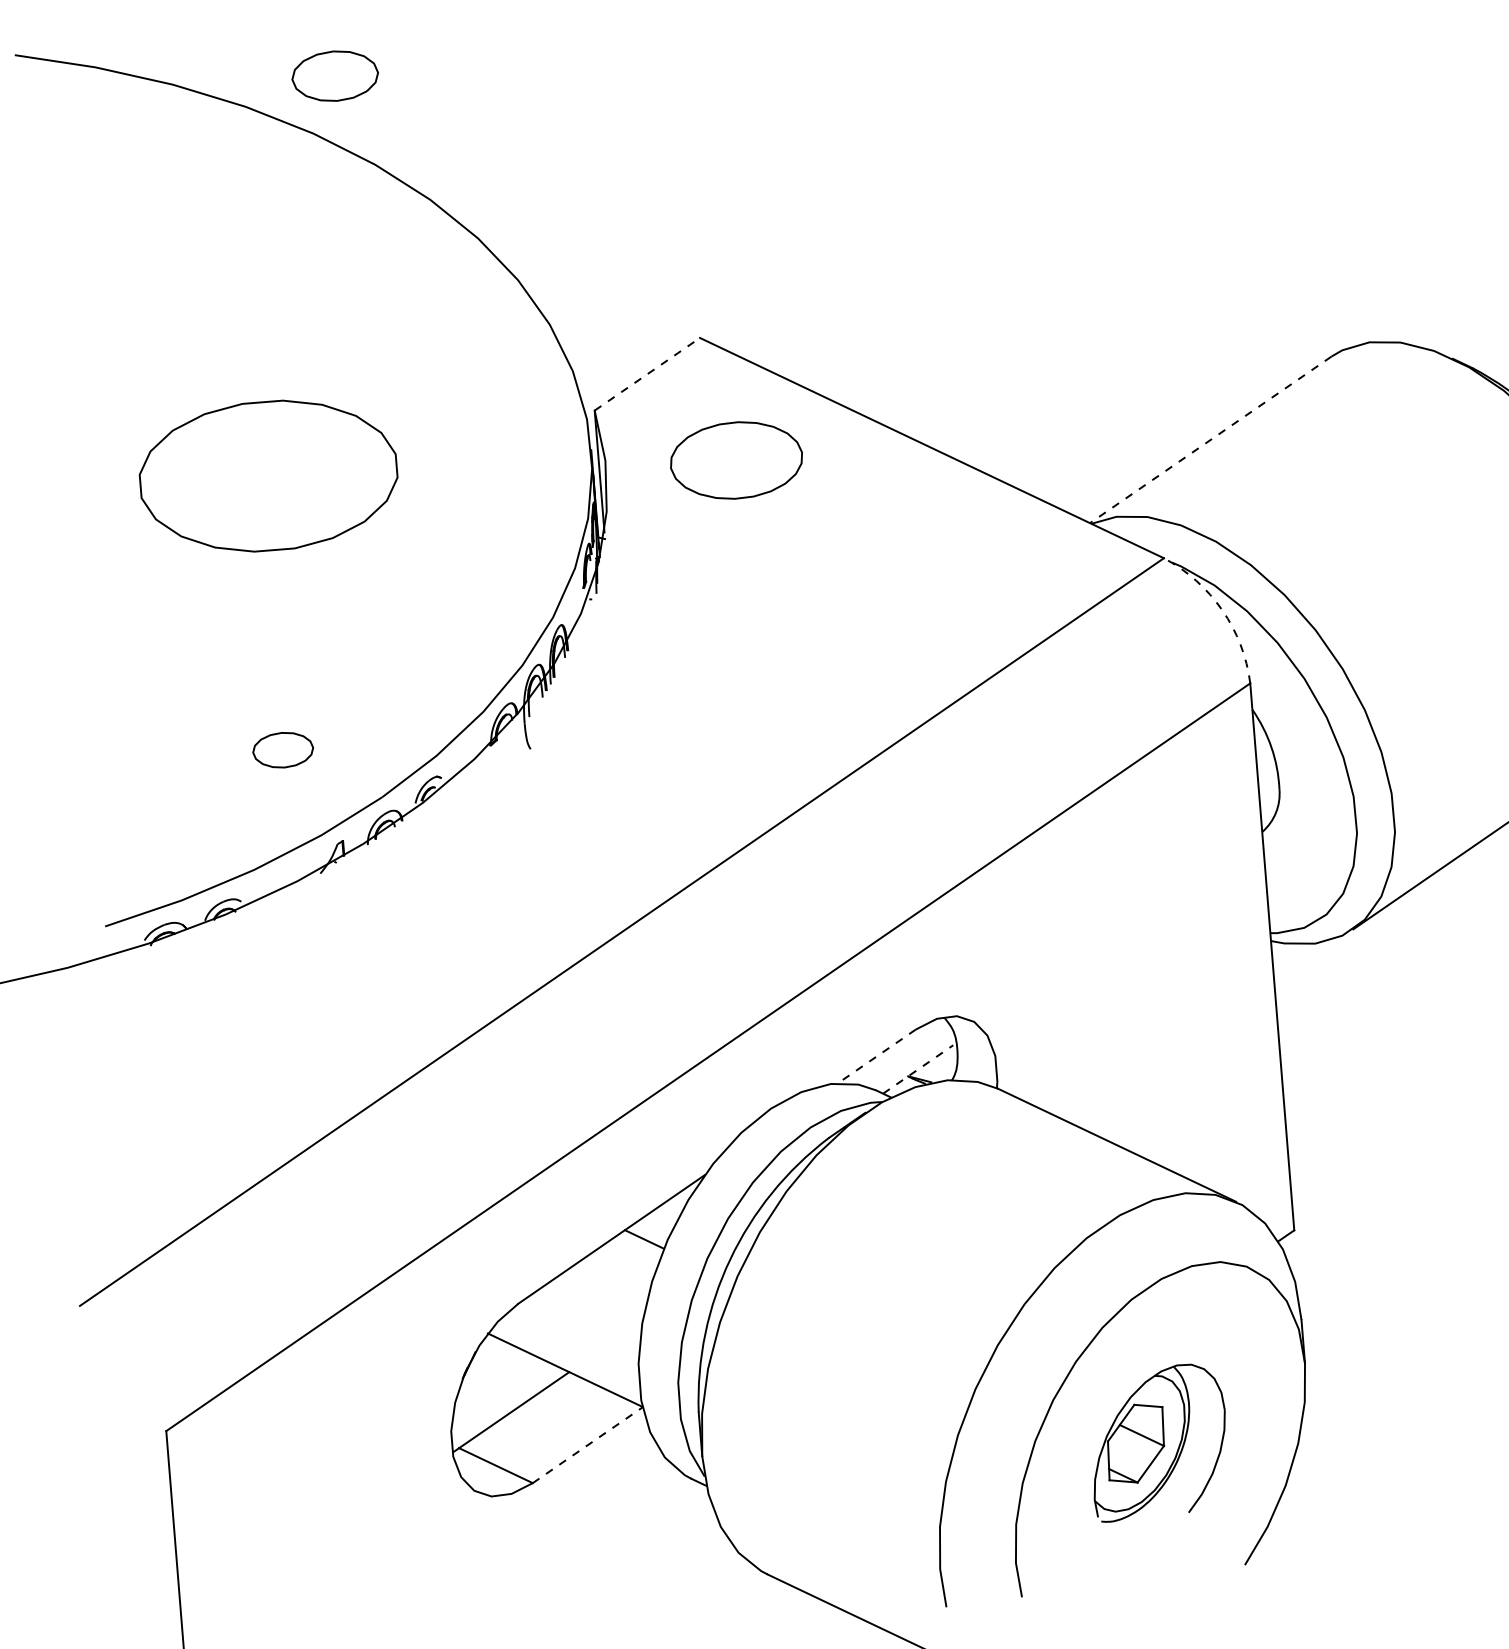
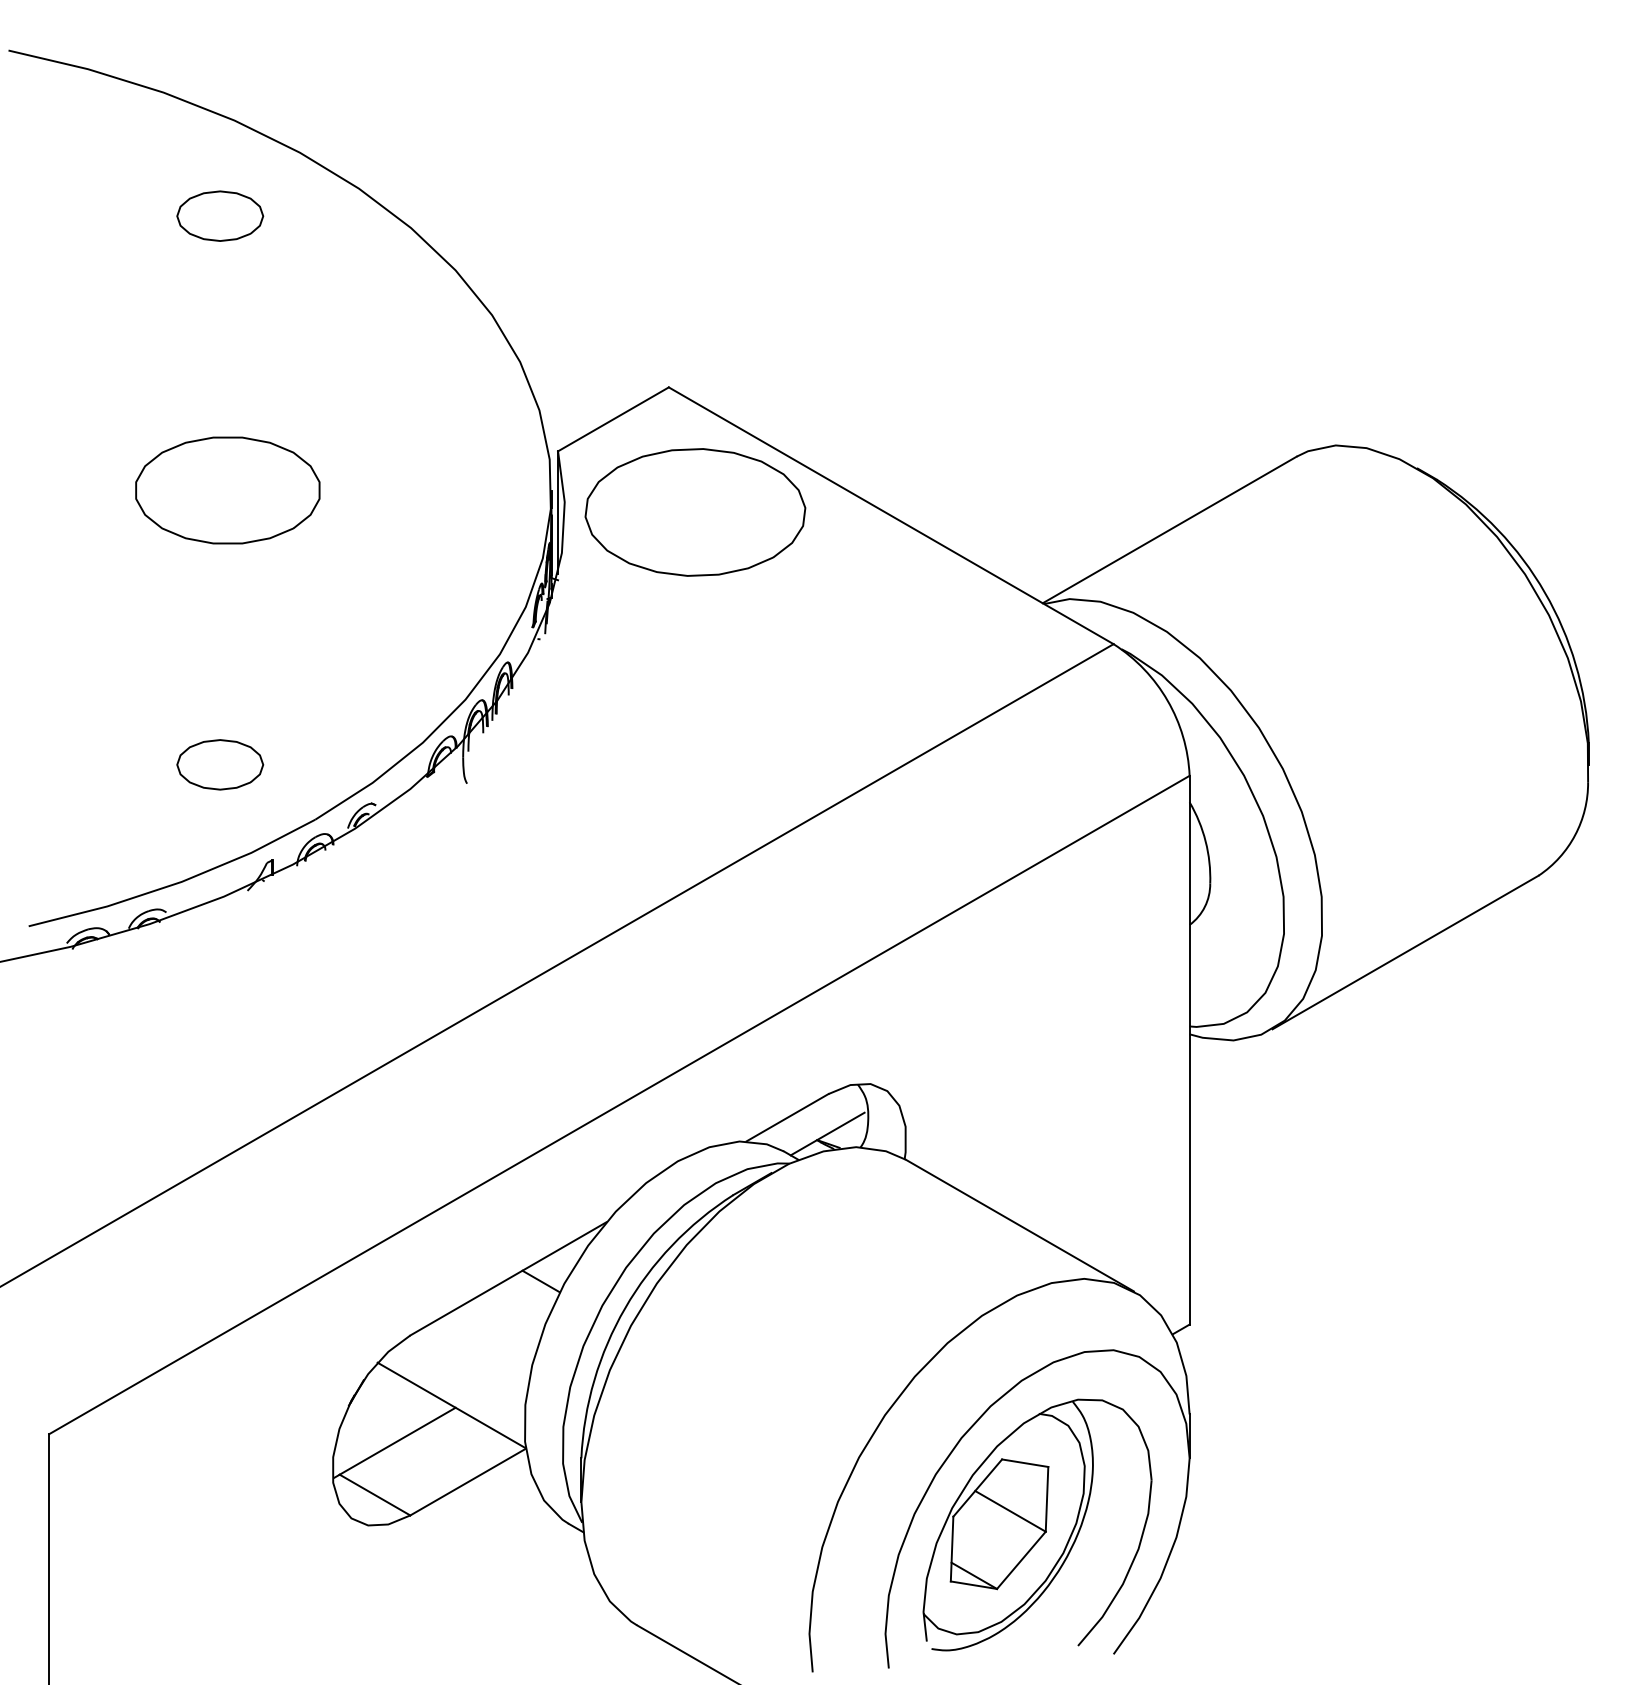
part: (335, 75) -> (220, 215), moved
line: (647, 374) -> (613, 419), dashed -> solid
line: (1210, 439) -> (1169, 529), dashed -> solid
part: (736, 460) -> (695, 512), size x1.67
part: (268, 476) -> (227, 490), size x0.71
arc: (1222, 610) -> (1167, 700), dashed -> solid
part: (283, 749) -> (220, 764), size x1.43
line: (876, 1056) -> (787, 1117), dashed -> solid
line: (918, 1069) -> (827, 1134), dashed -> solid
part: (1158, 1441) -> (1037, 1524), size x1.67
line: (588, 1445) -> (468, 1482), dashed -> solid

